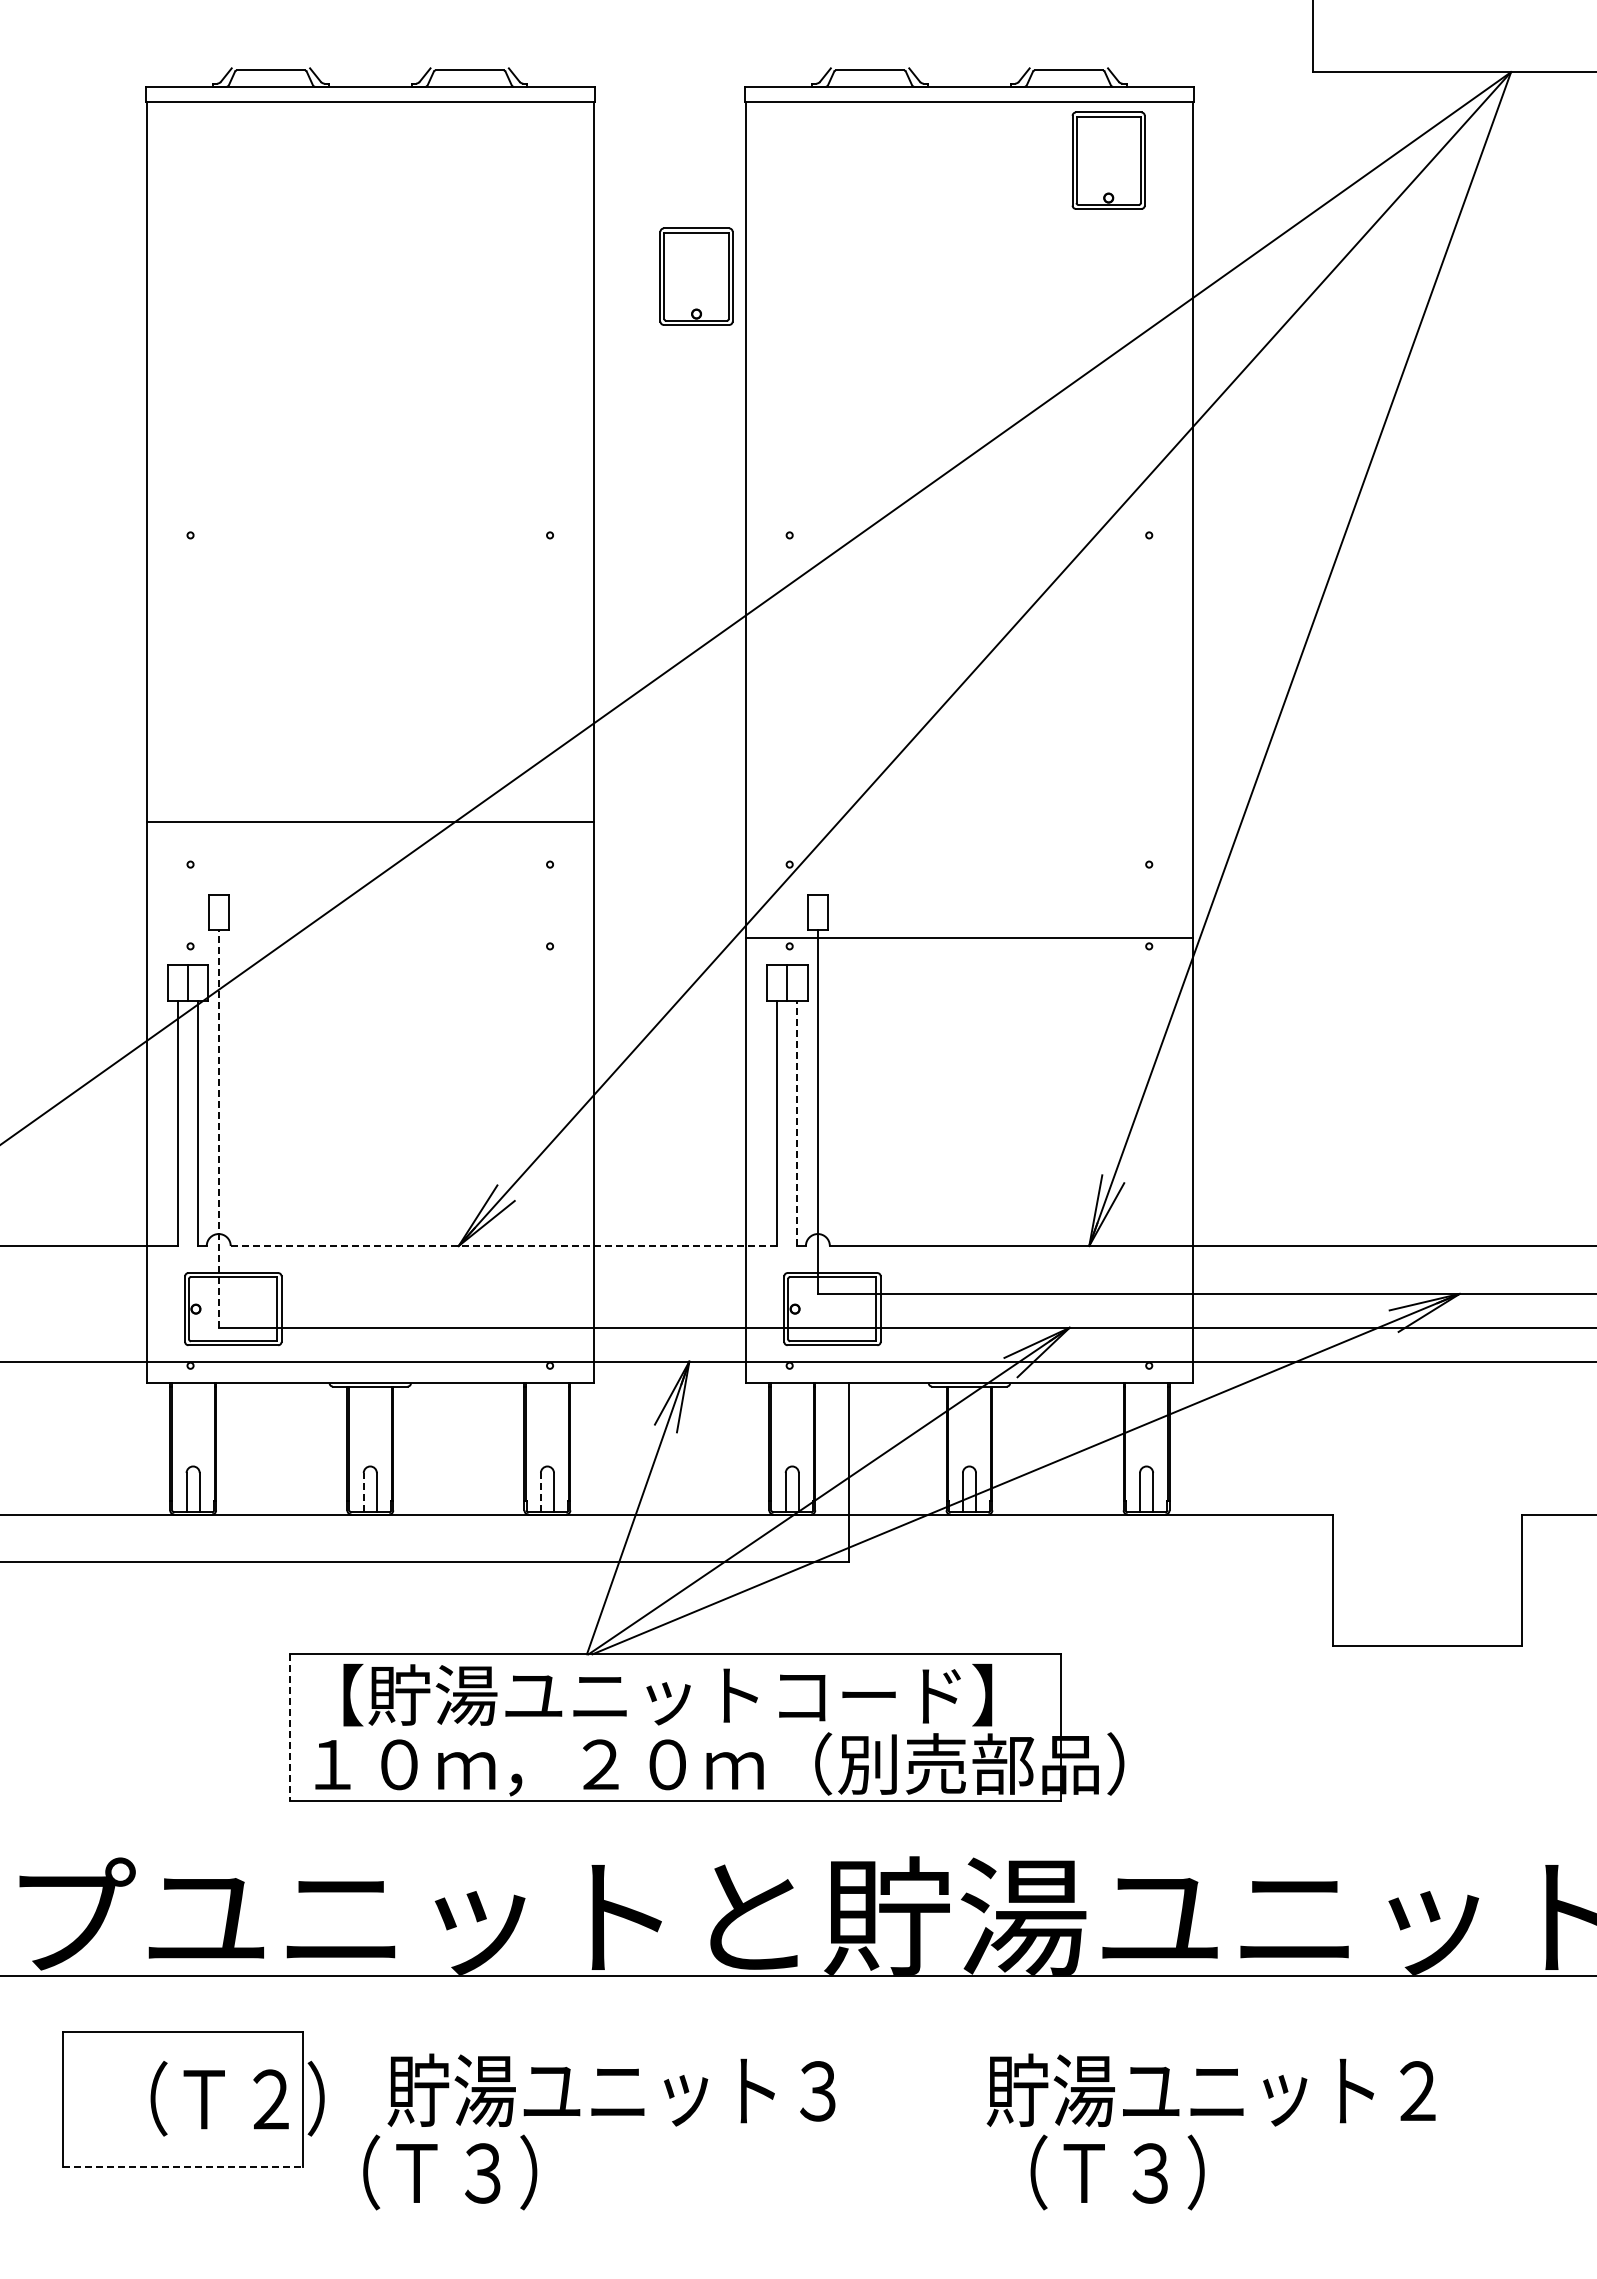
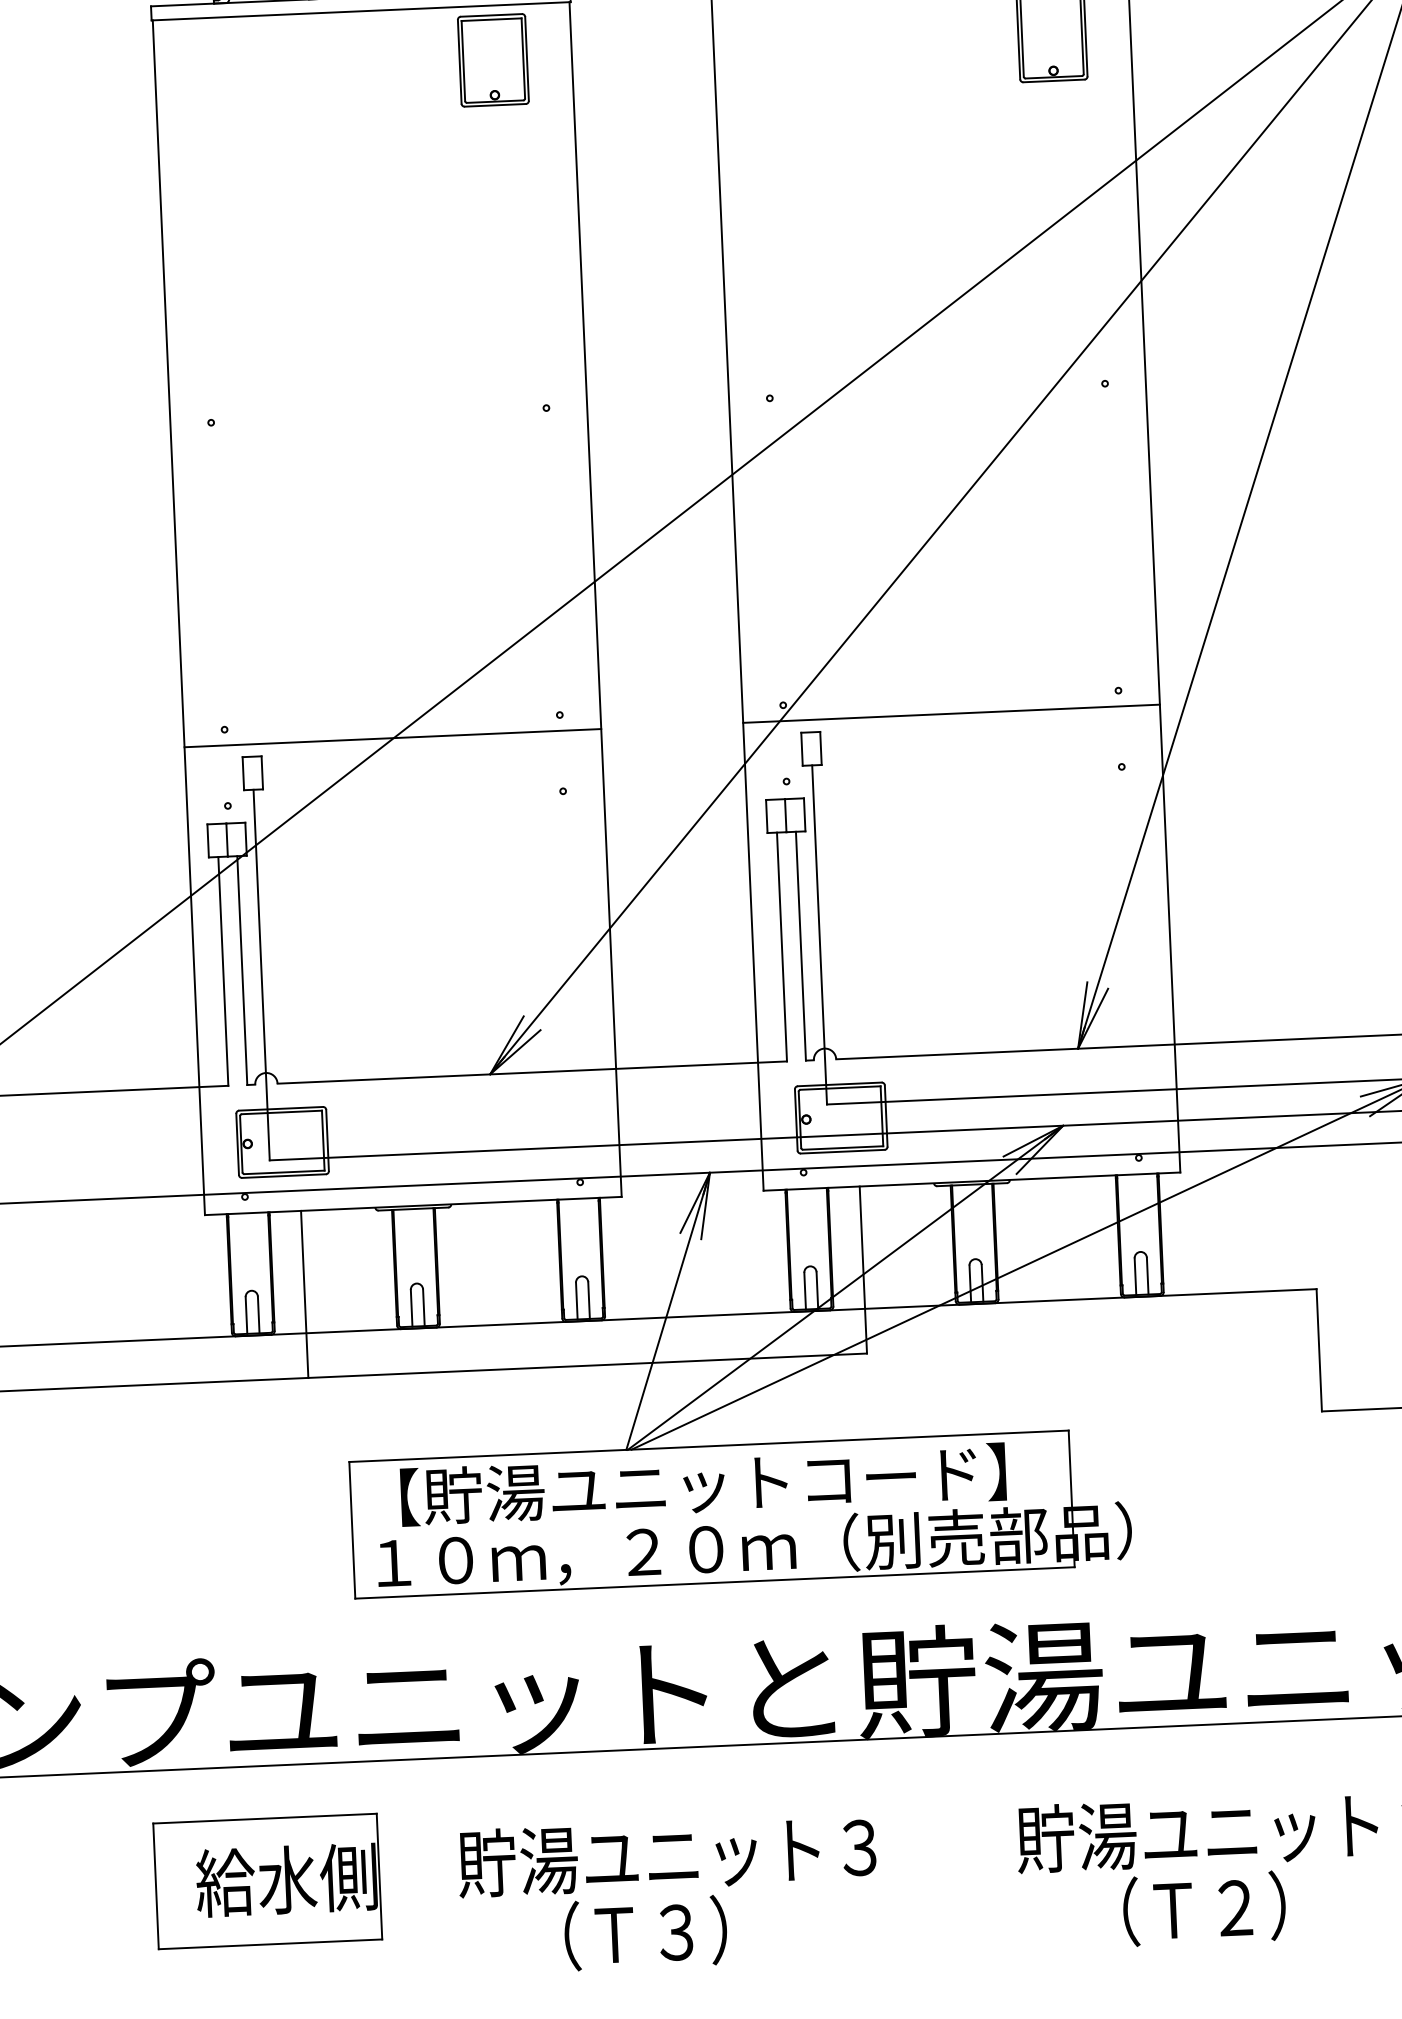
part: (696, 276) -> (493, 60), moved
line: (369, 821) -> (392, 738), moved
line: (969, 937) -> (951, 713), moved
line: (797, 1123) -> (801, 946), dashed -> solid
line: (218, 1129) -> (261, 975), dashed -> solid
line: (503, 1246) -> (531, 1073), dashed -> solid
line: (249, 1472) -> (304, 1294), added
line: (363, 1492) -> (411, 1308), dashed -> solid
line: (540, 1492) -> (576, 1300), dashed -> solid
line: (289, 1728) -> (352, 1531), dashed -> solid
text: (215, 2098) -> (298, 1879), （Ｔ２） -> 給水側
line: (182, 2166) -> (270, 1943), dashed -> solid
text: (450, 2172) -> (646, 1933), moved
text: (1150, 2172) -> (1172, 1910), （Ｔ３） -> （Ｔ２）

